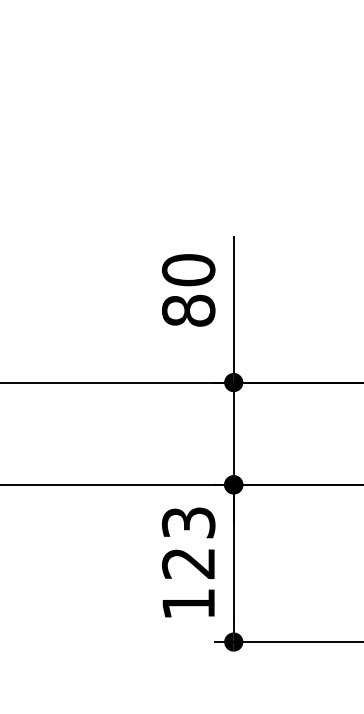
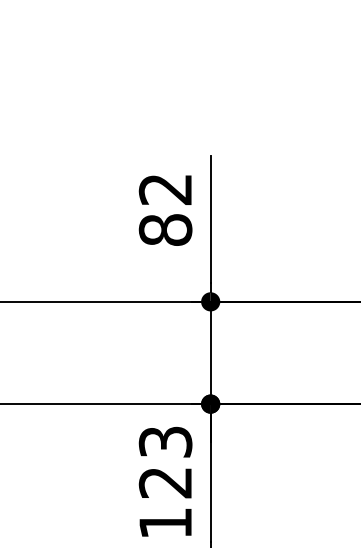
text: (188, 270) -> (165, 189), 80 -> 82

